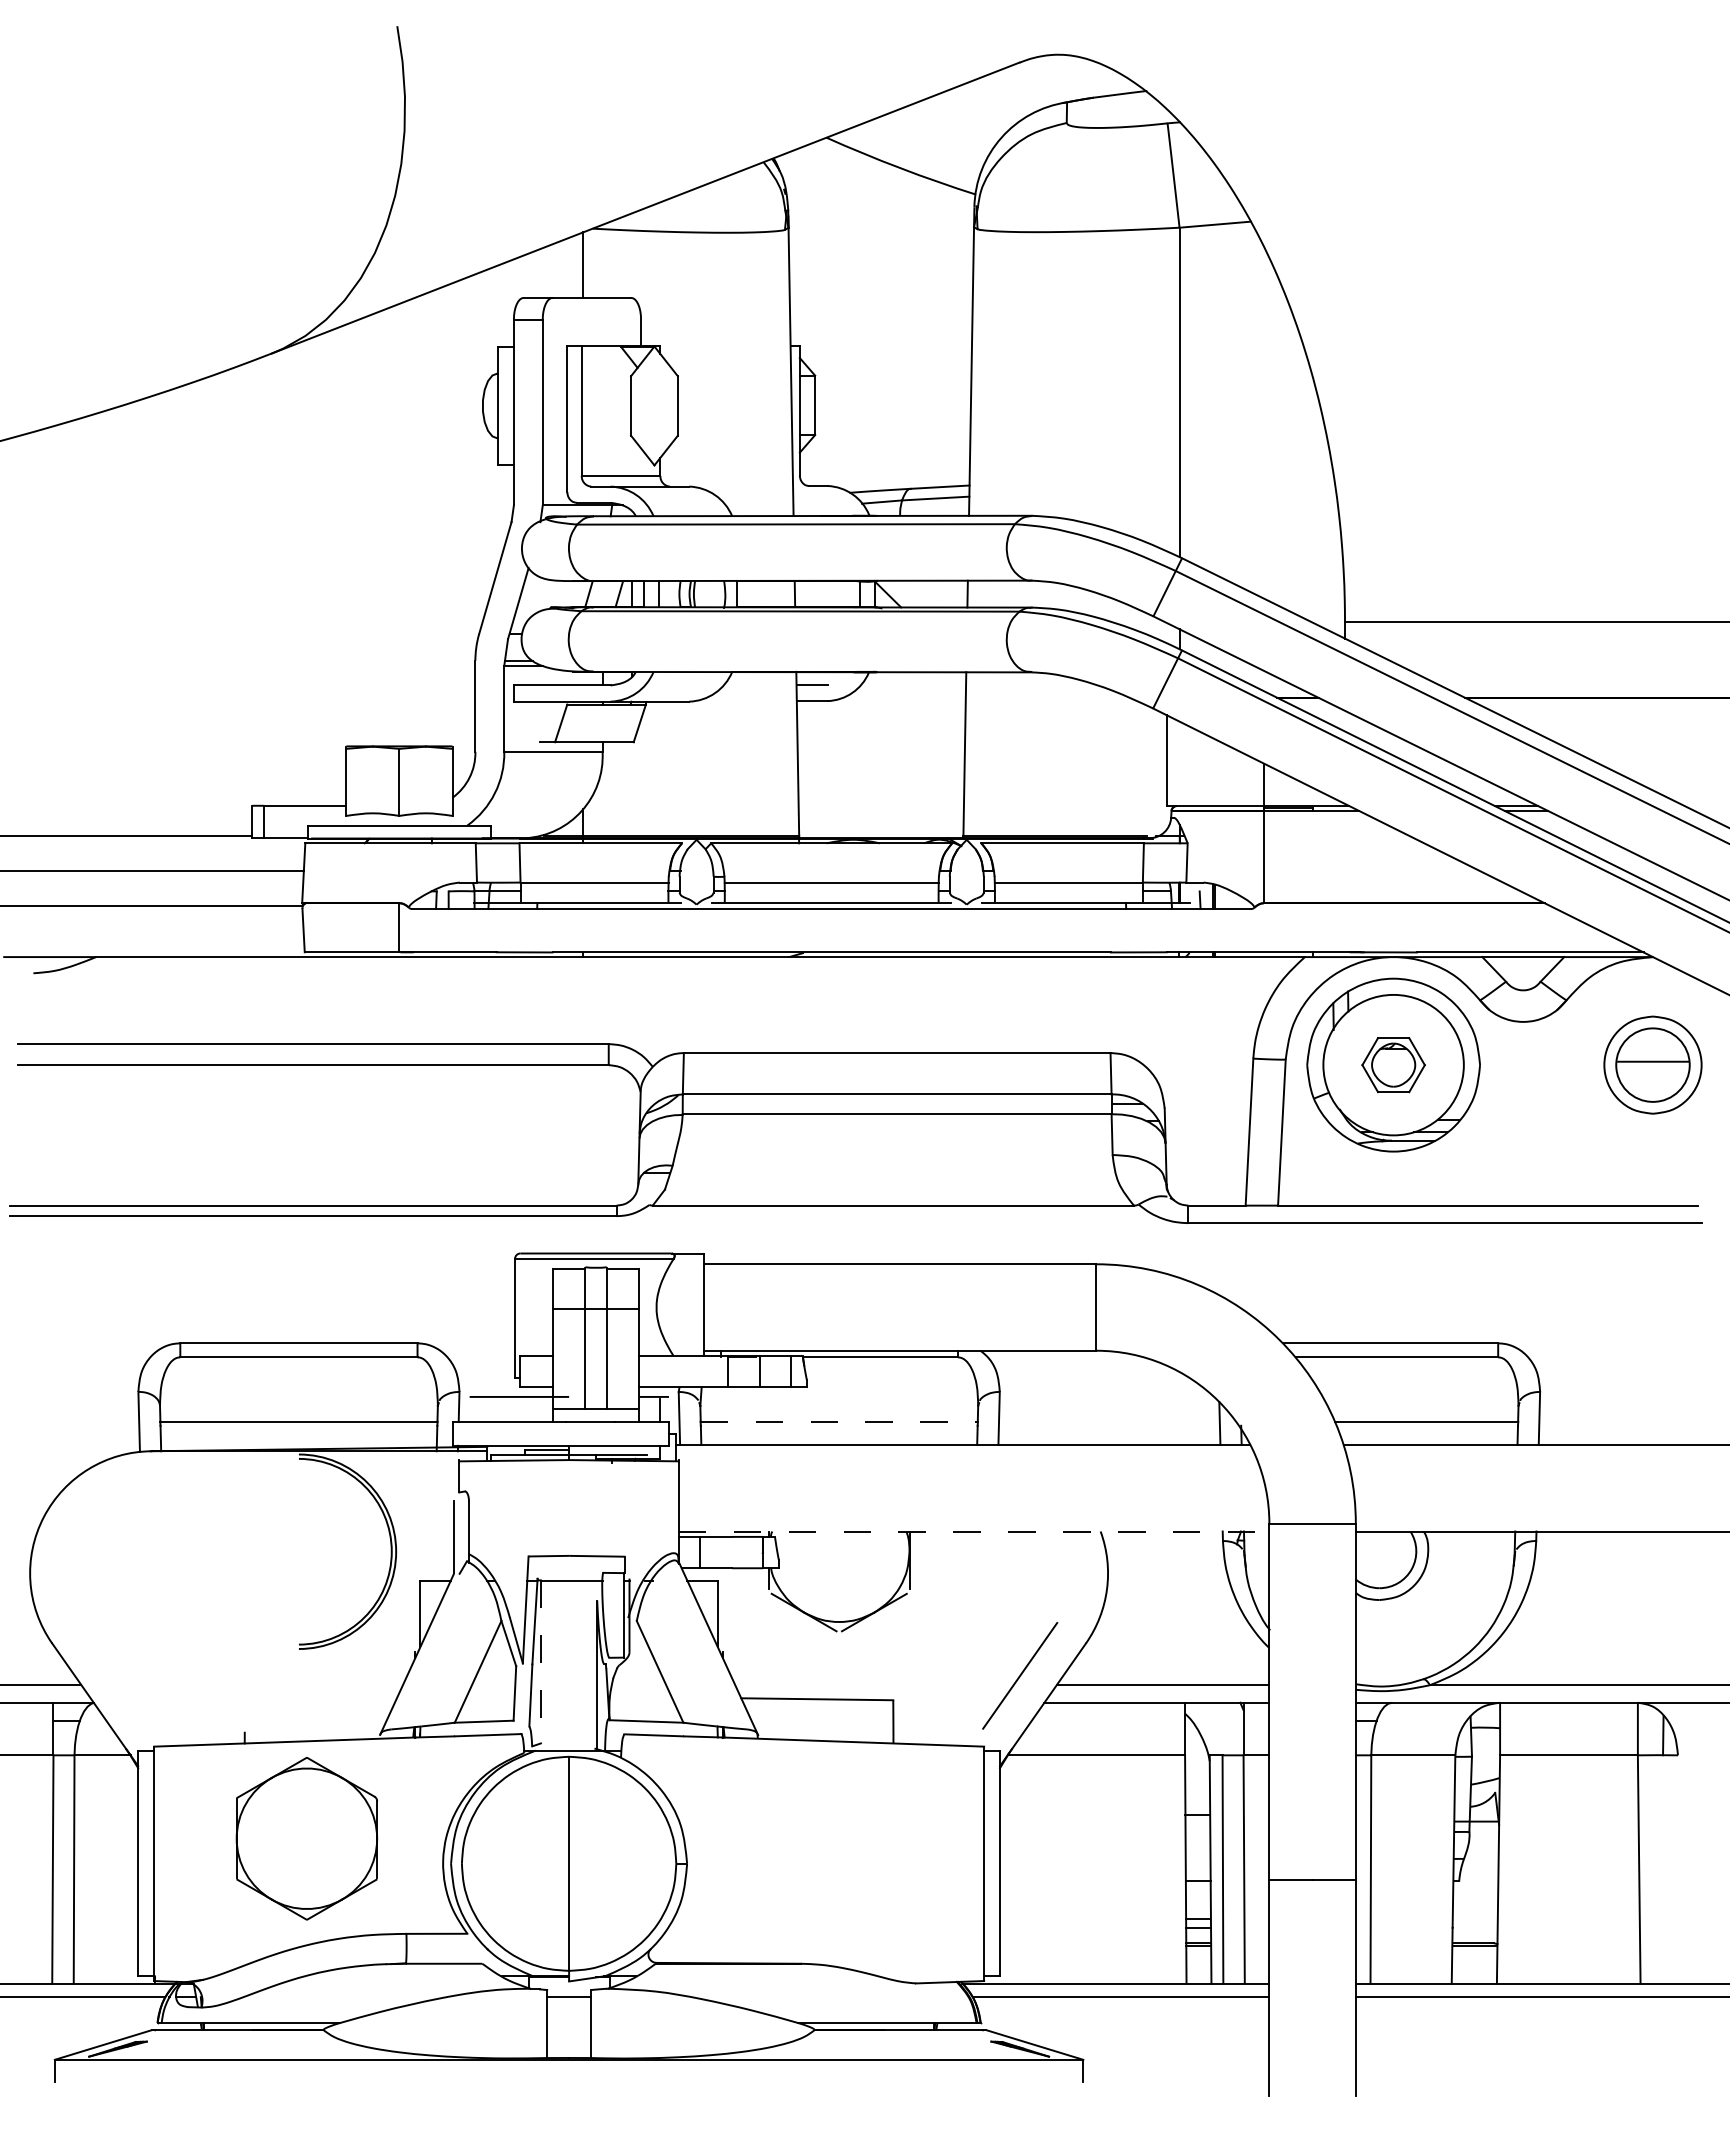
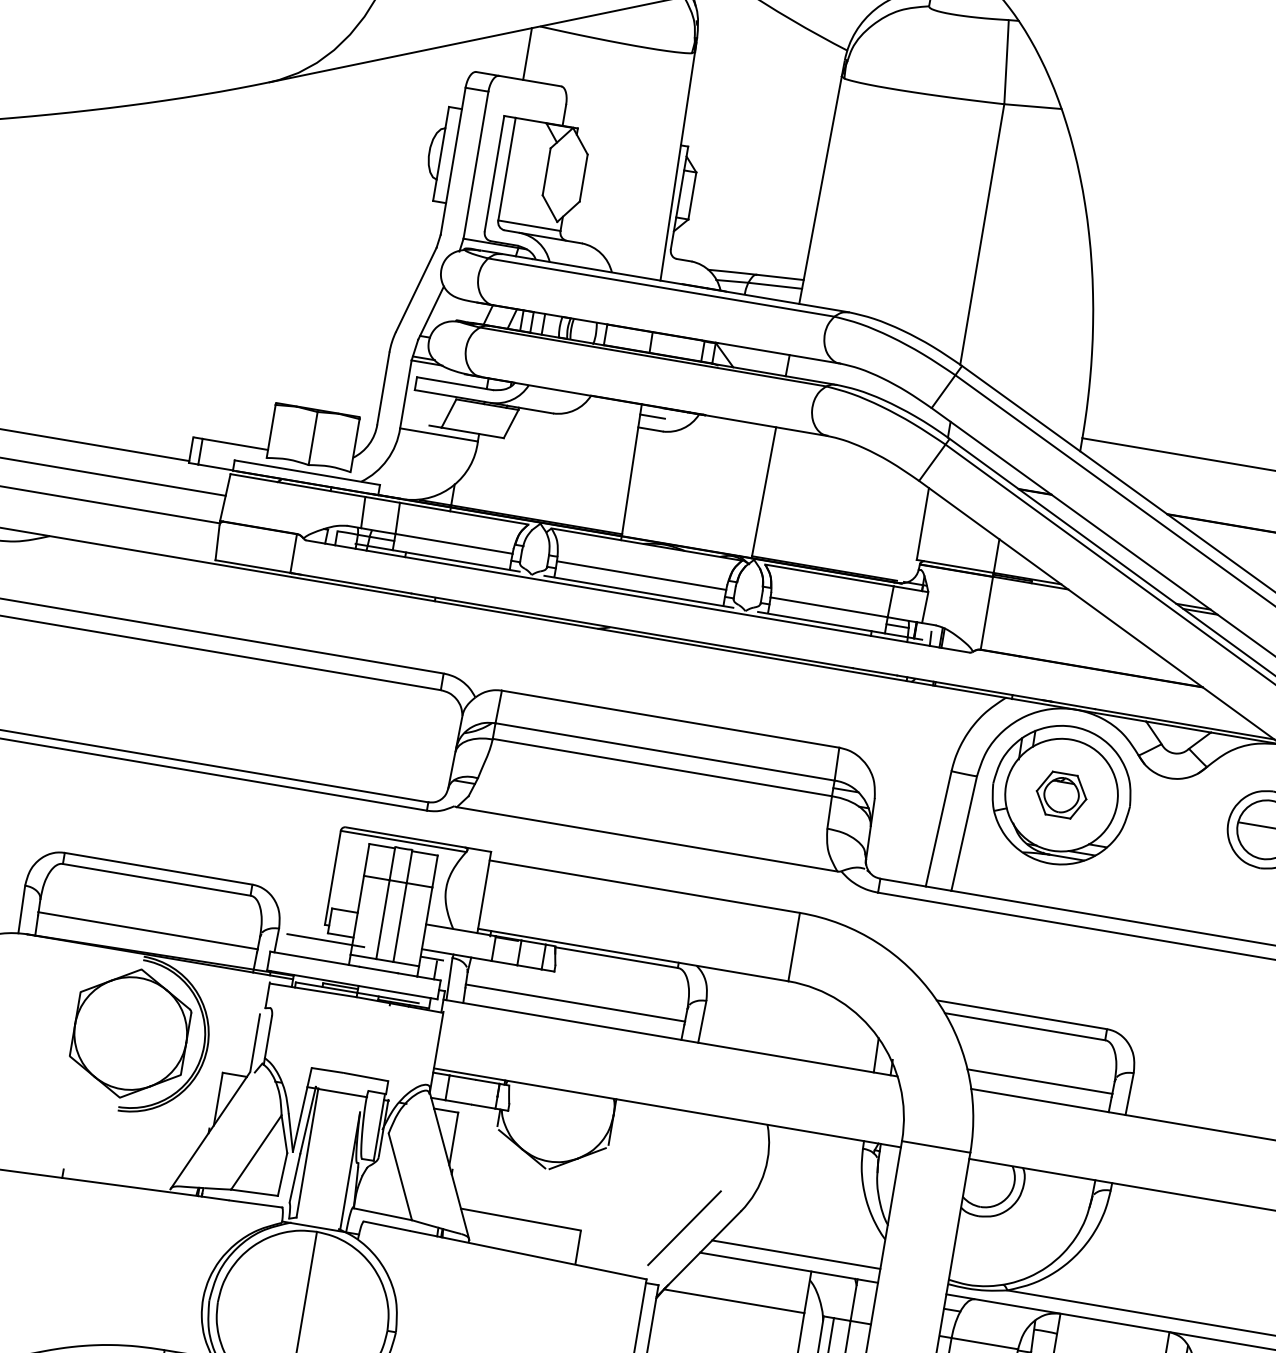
line: (839, 1421) -> (575, 1002), dashed -> solid
line: (974, 1531) -> (667, 1107), dashed -> solid
line: (540, 1661) -> (307, 1152), dashed -> solid
part: (306, 1838) -> (130, 1033), moved

